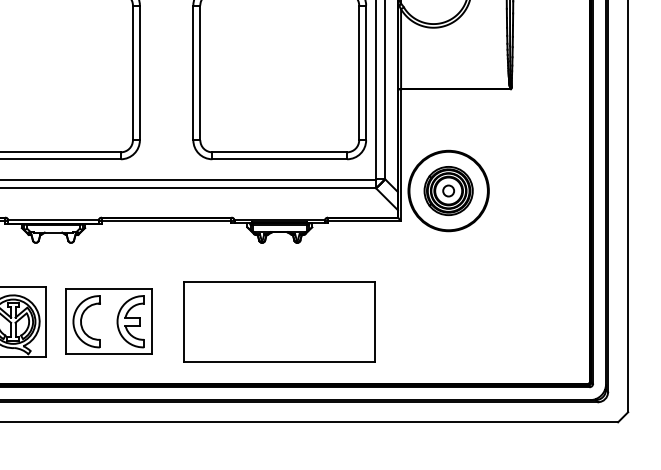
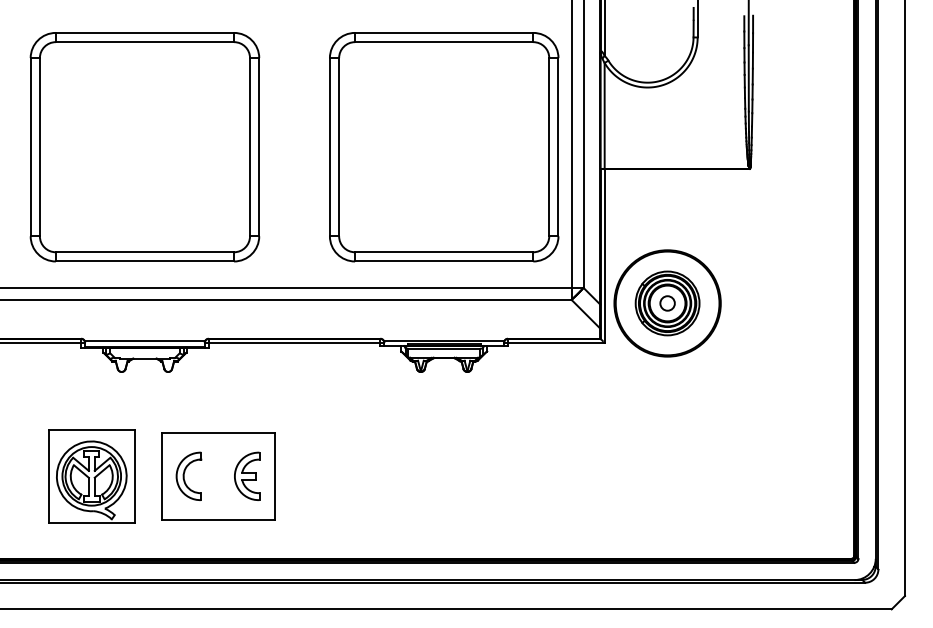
part: (86, 321) -> (188, 476), size x0.7
part: (130, 321) -> (246, 476), size x0.7
part: (279, 321) -> (444, 476), removed

